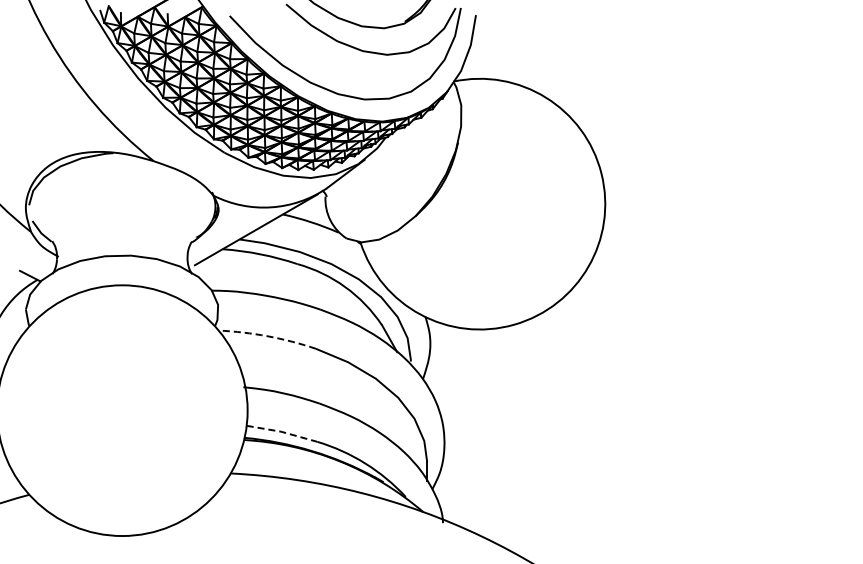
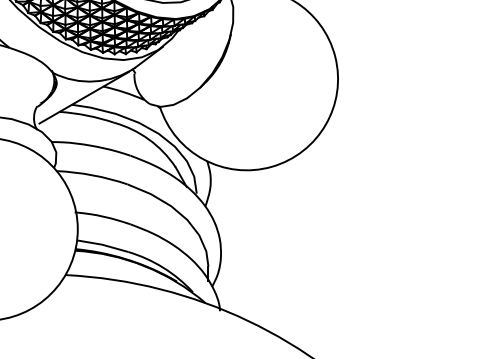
arc: (267, 336) -> (92, 175), dashed -> solid
line: (282, 431) -> (103, 244), dashed -> solid

